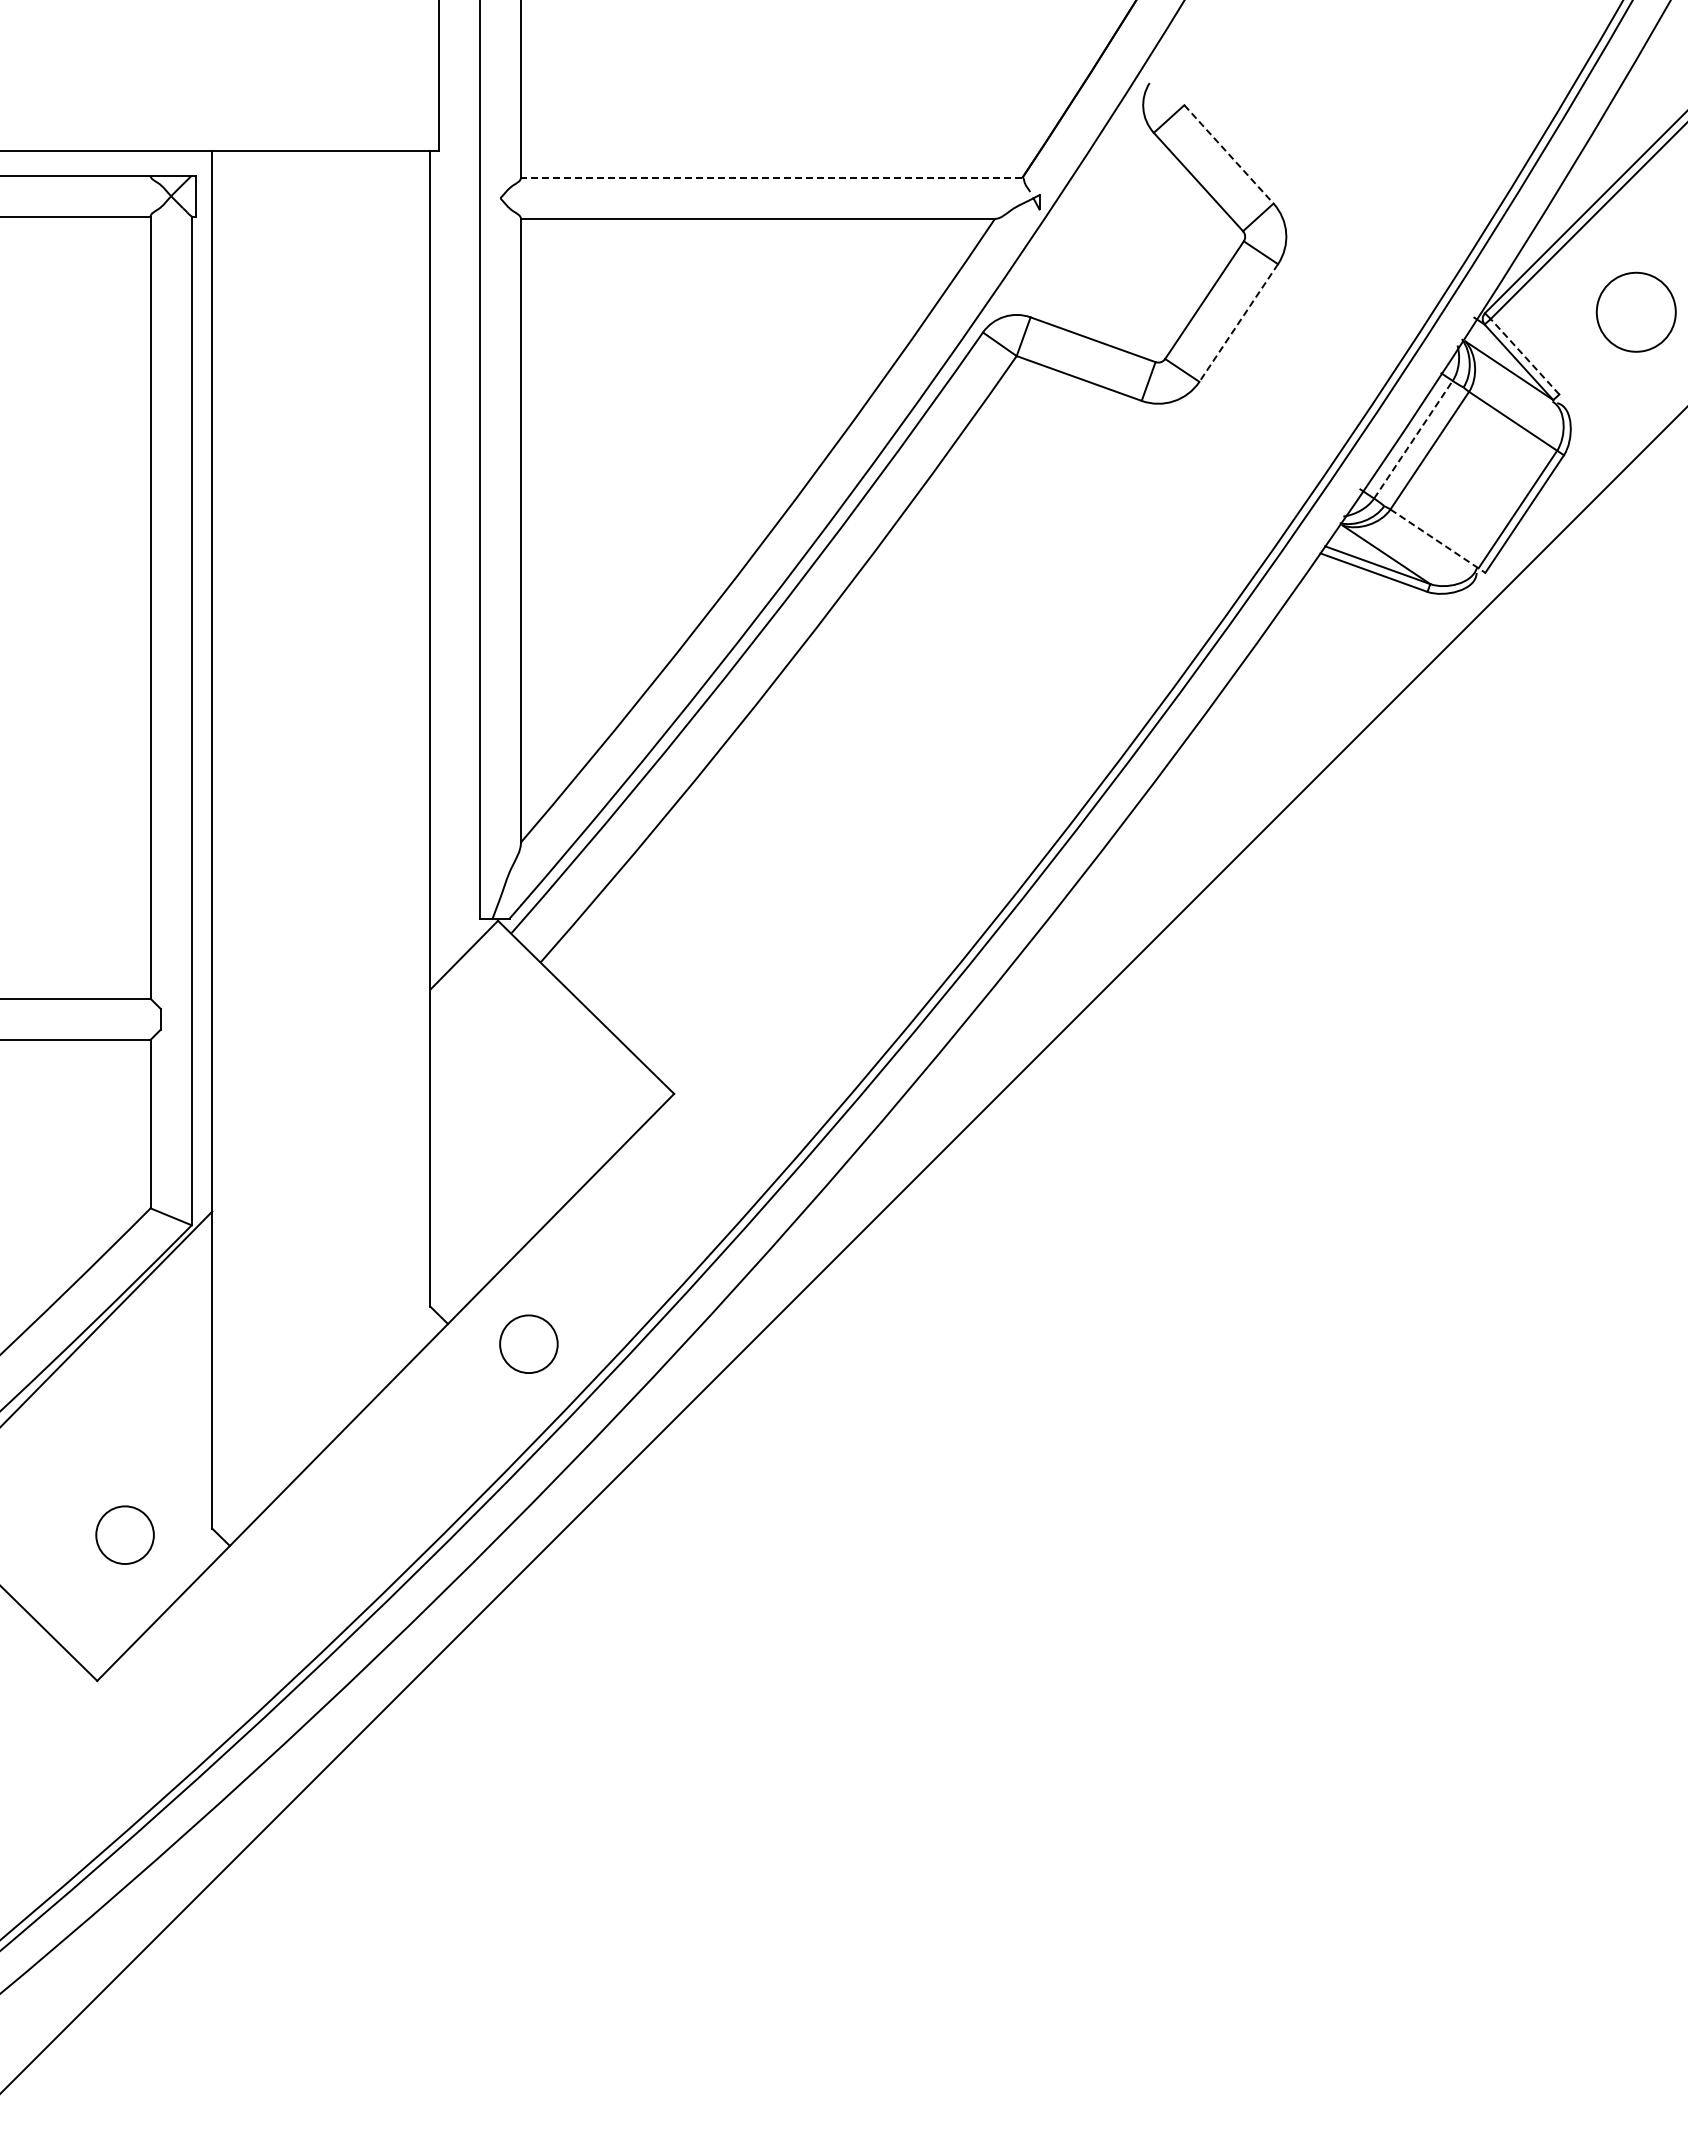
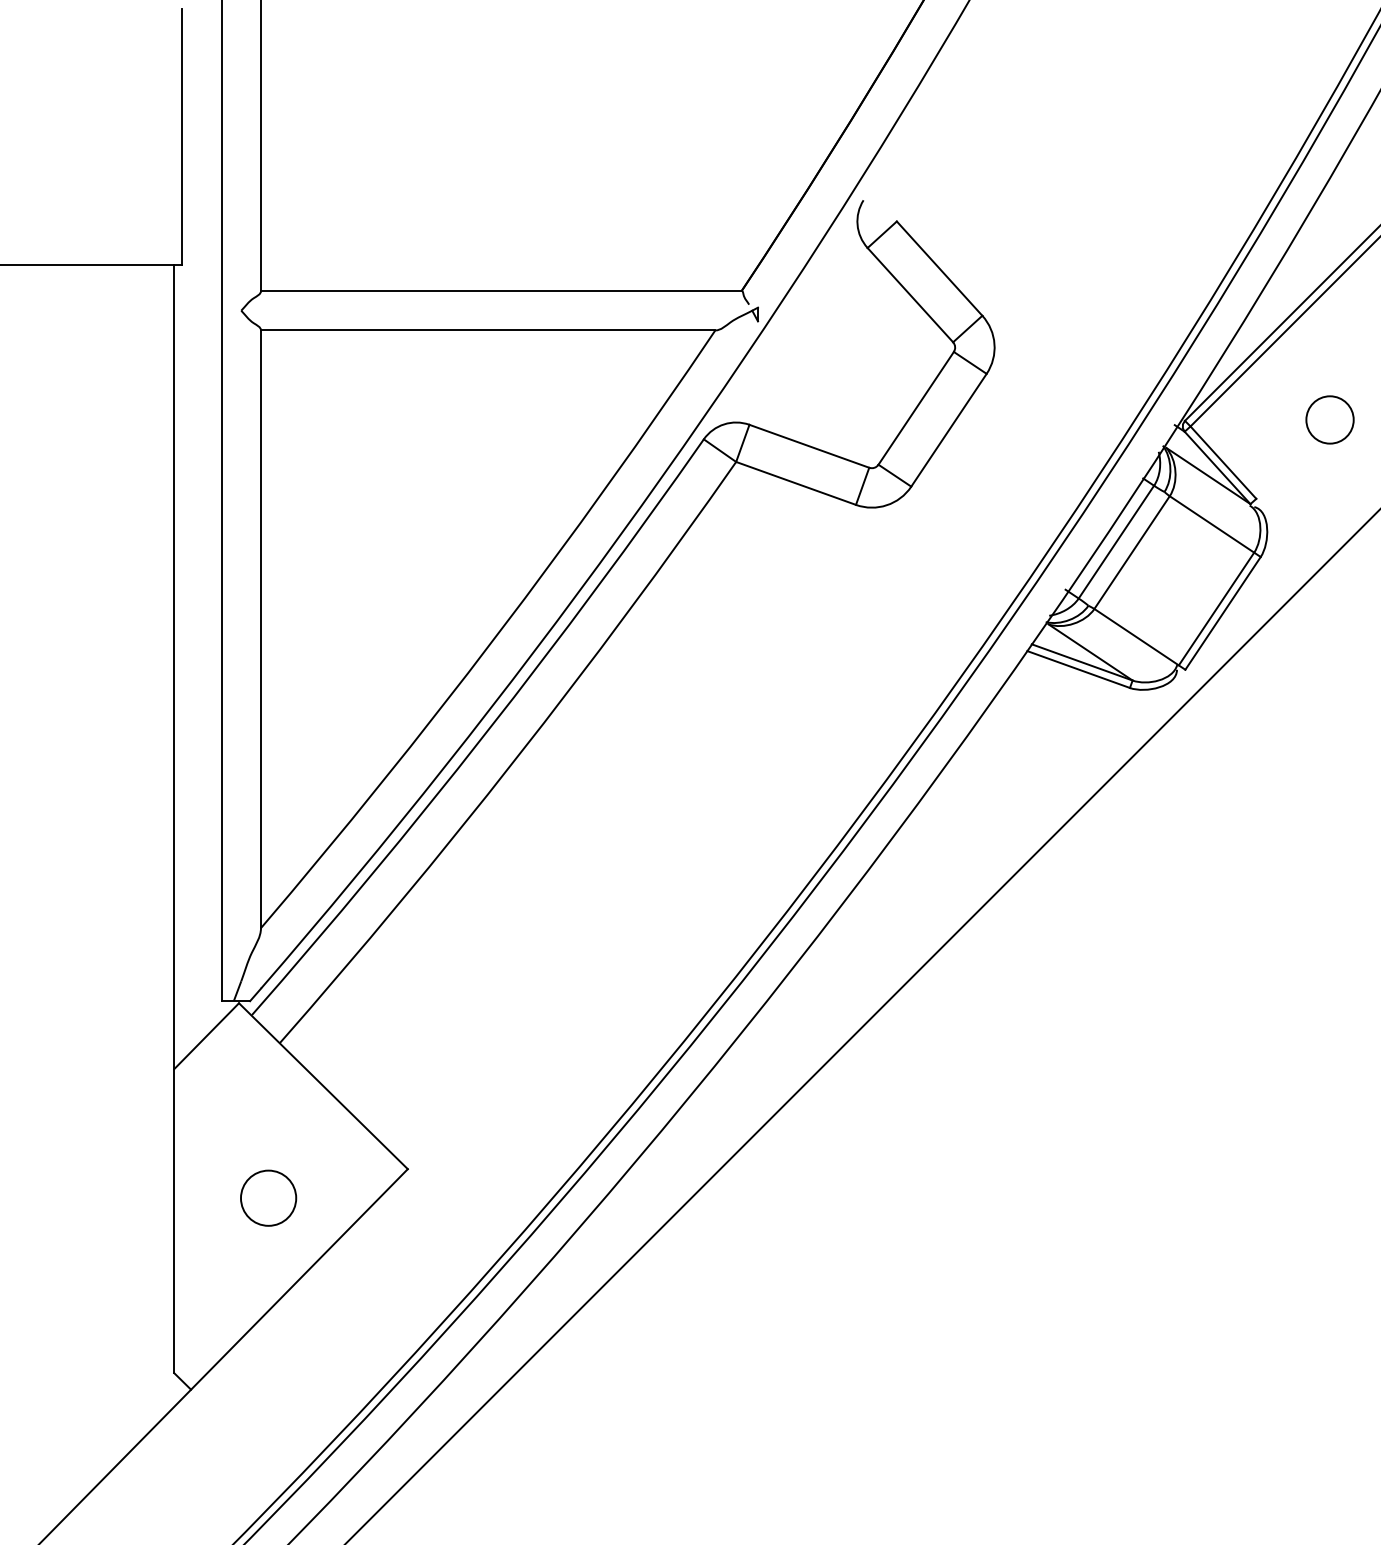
line: (1229, 154) -> (940, 268), dashed -> solid
line: (771, 177) -> (501, 290), dashed -> solid
circle: (1635, 311) -> (1329, 419), size x0.62
line: (1238, 323) -> (948, 430), dashed -> solid
line: (1524, 356) -> (1222, 462), dashed -> solid
line: (1413, 439) -> (1116, 541), dashed -> solid
line: (1438, 541) -> (1140, 639), dashed -> solid
circle: (528, 1343) -> (268, 1197), moved

